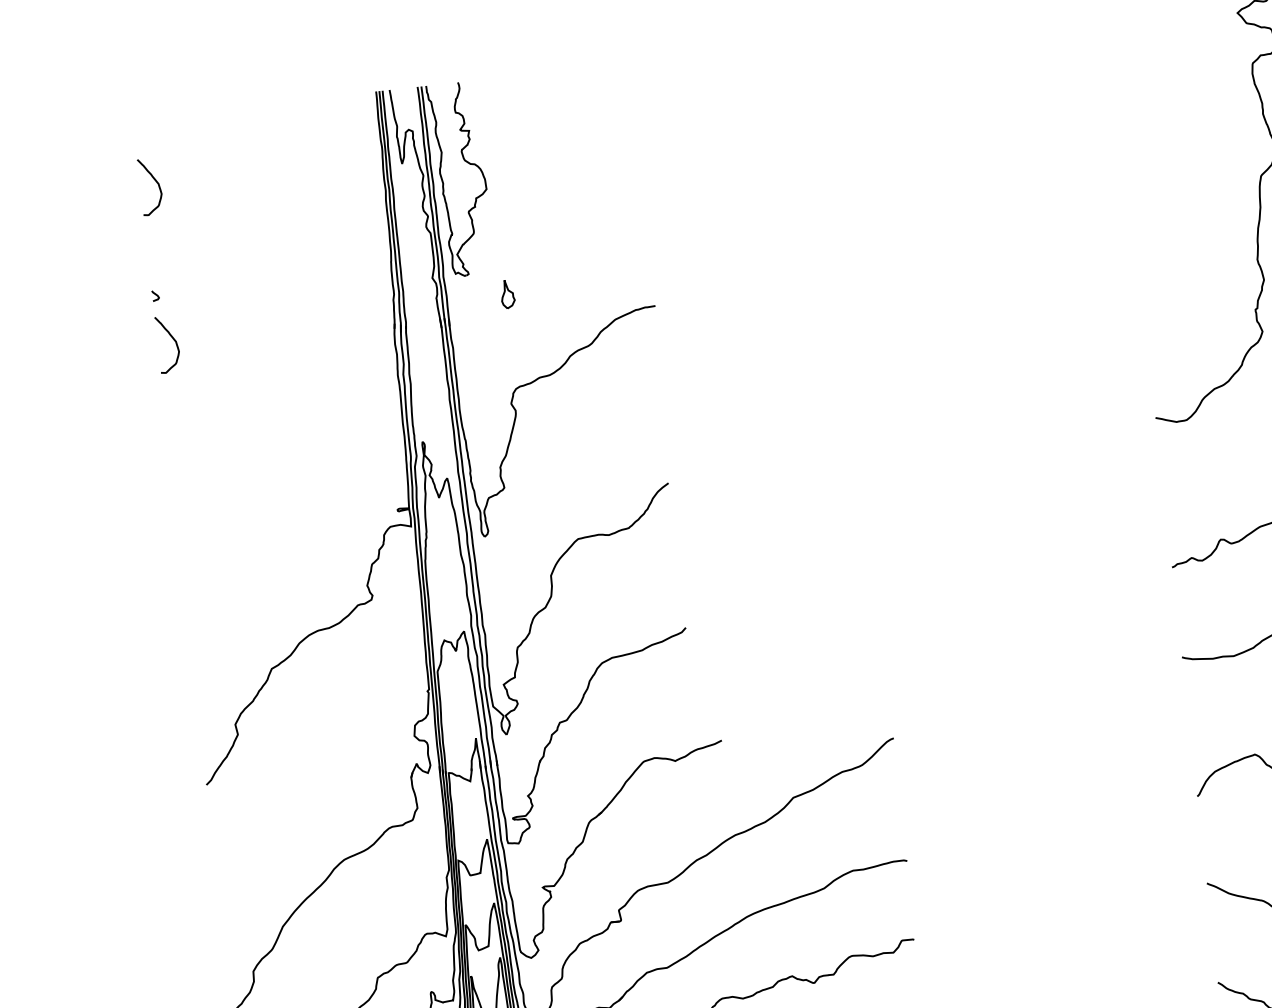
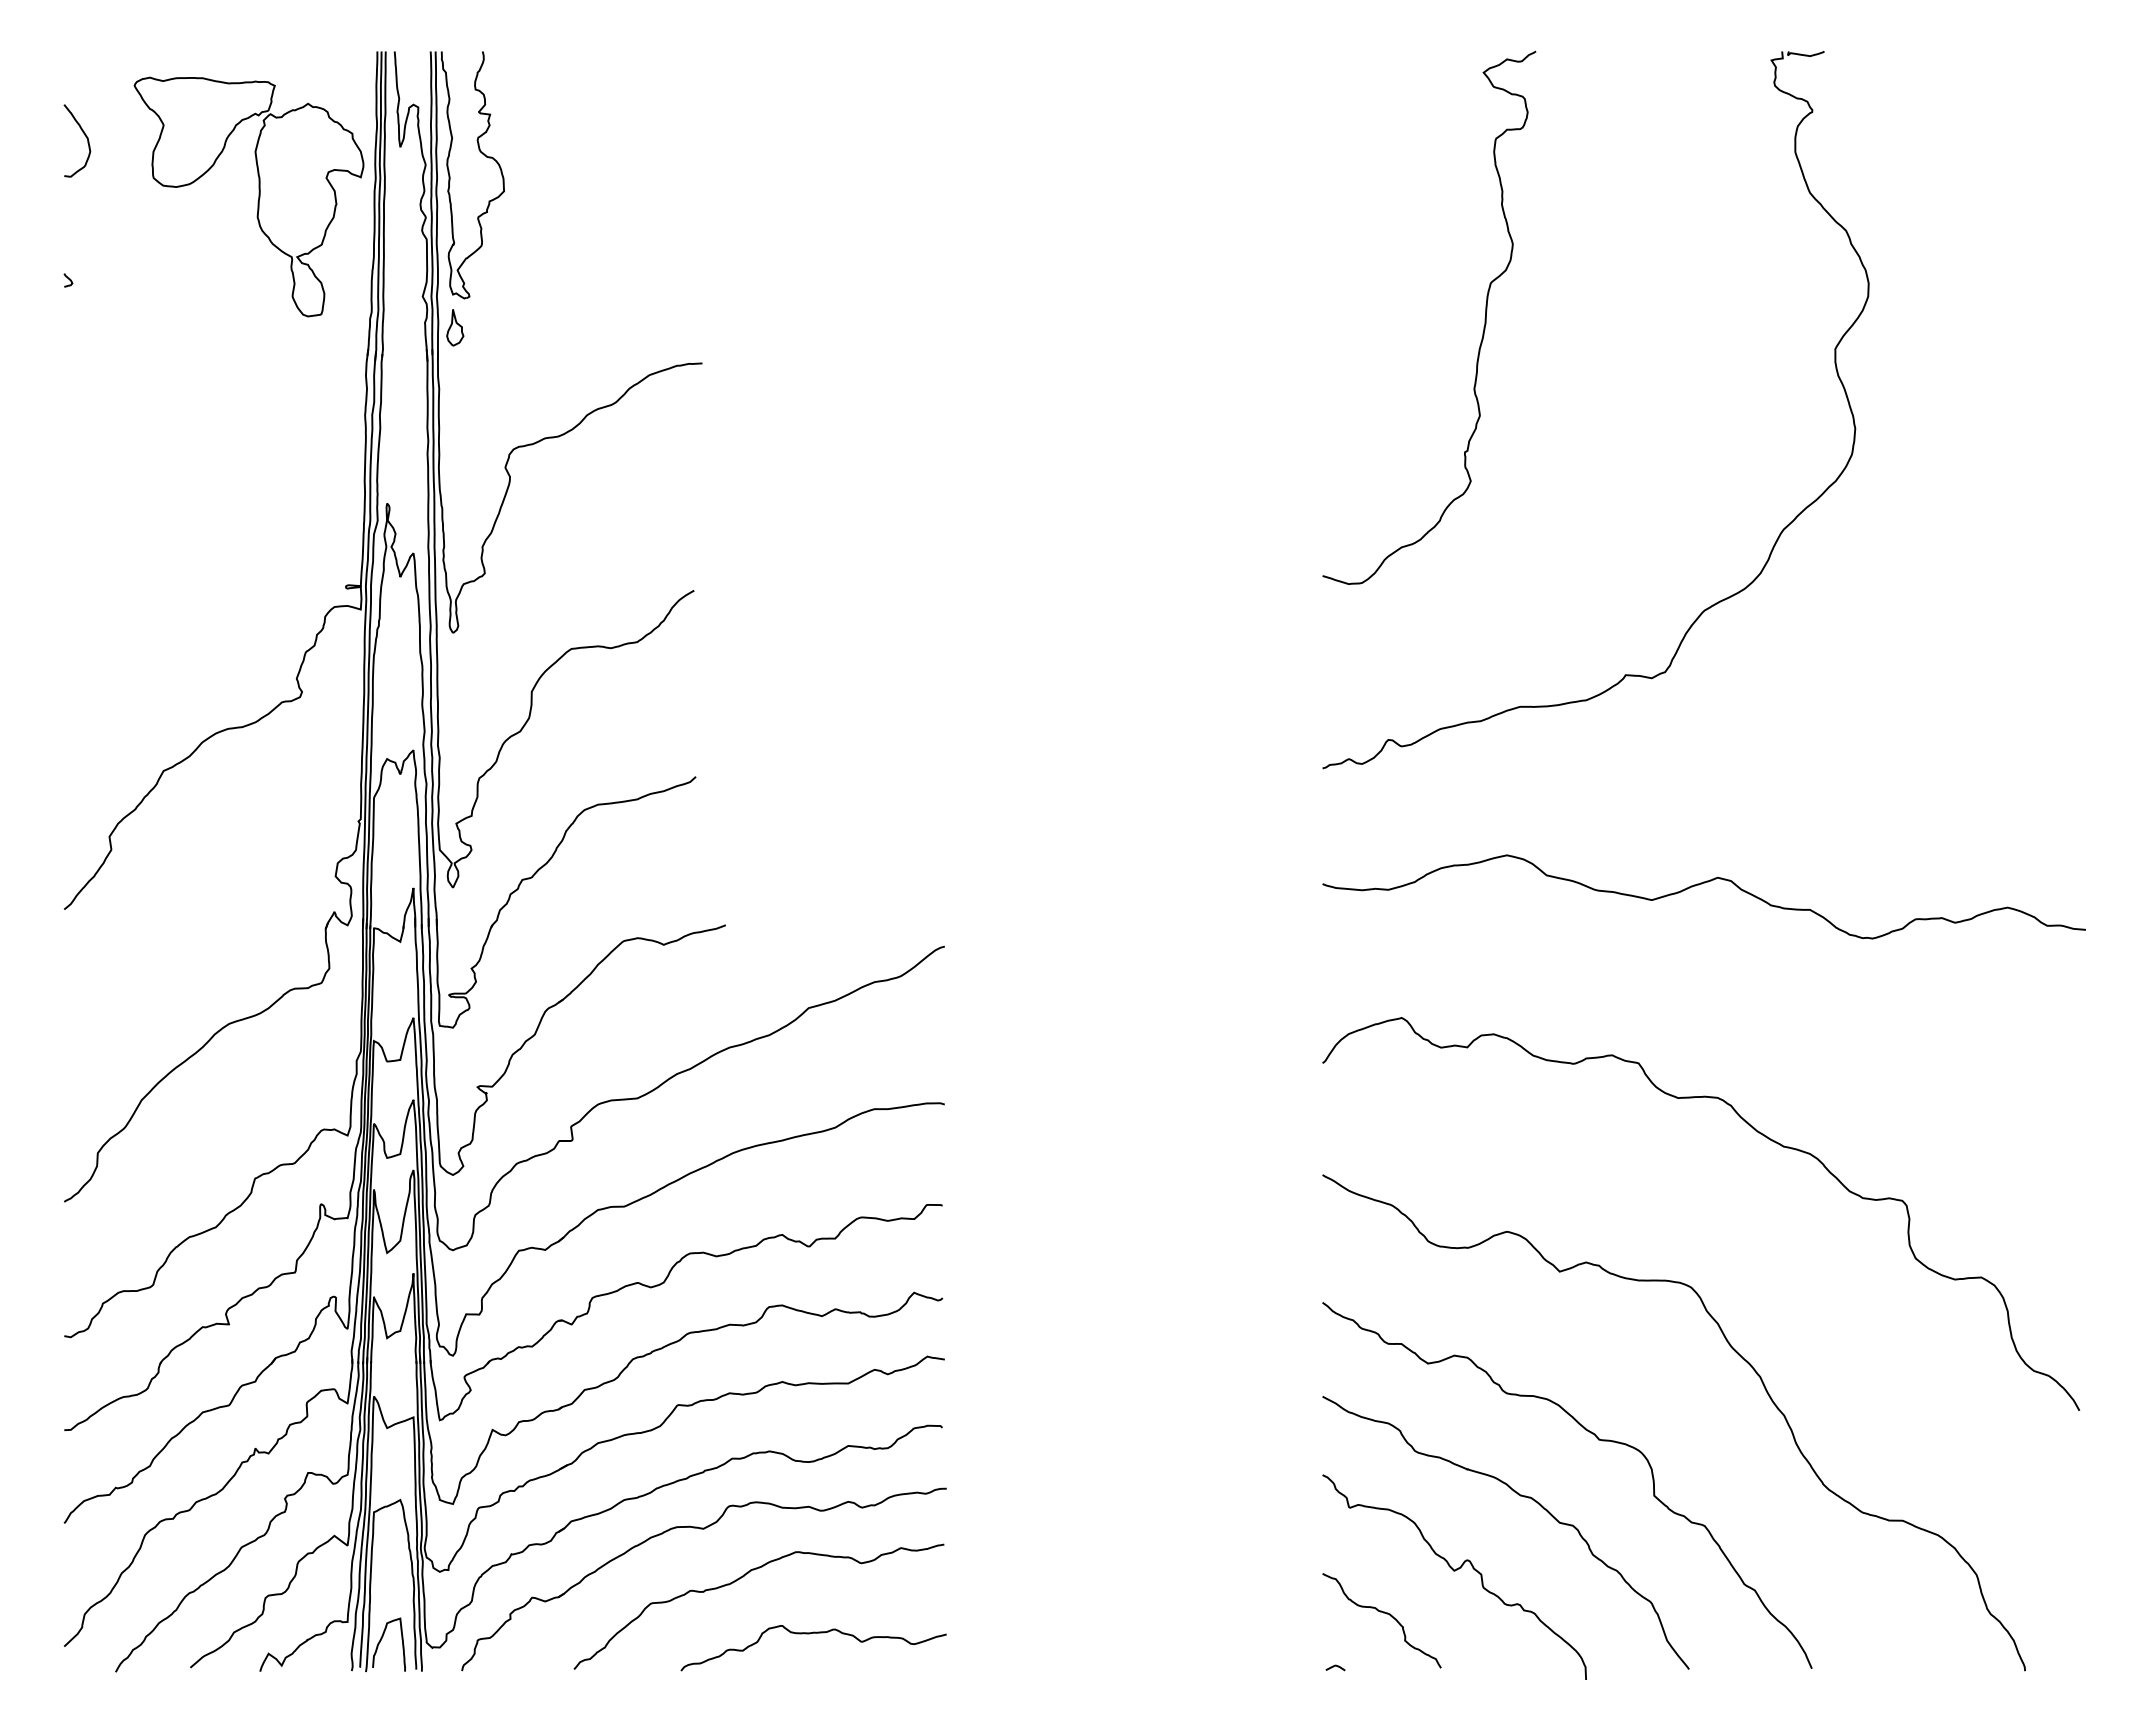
part: (296, 214) -> (258, 196), added
part: (507, 294) -> (455, 327), moved
curve: (173, 339) -> (84, 338), removed

